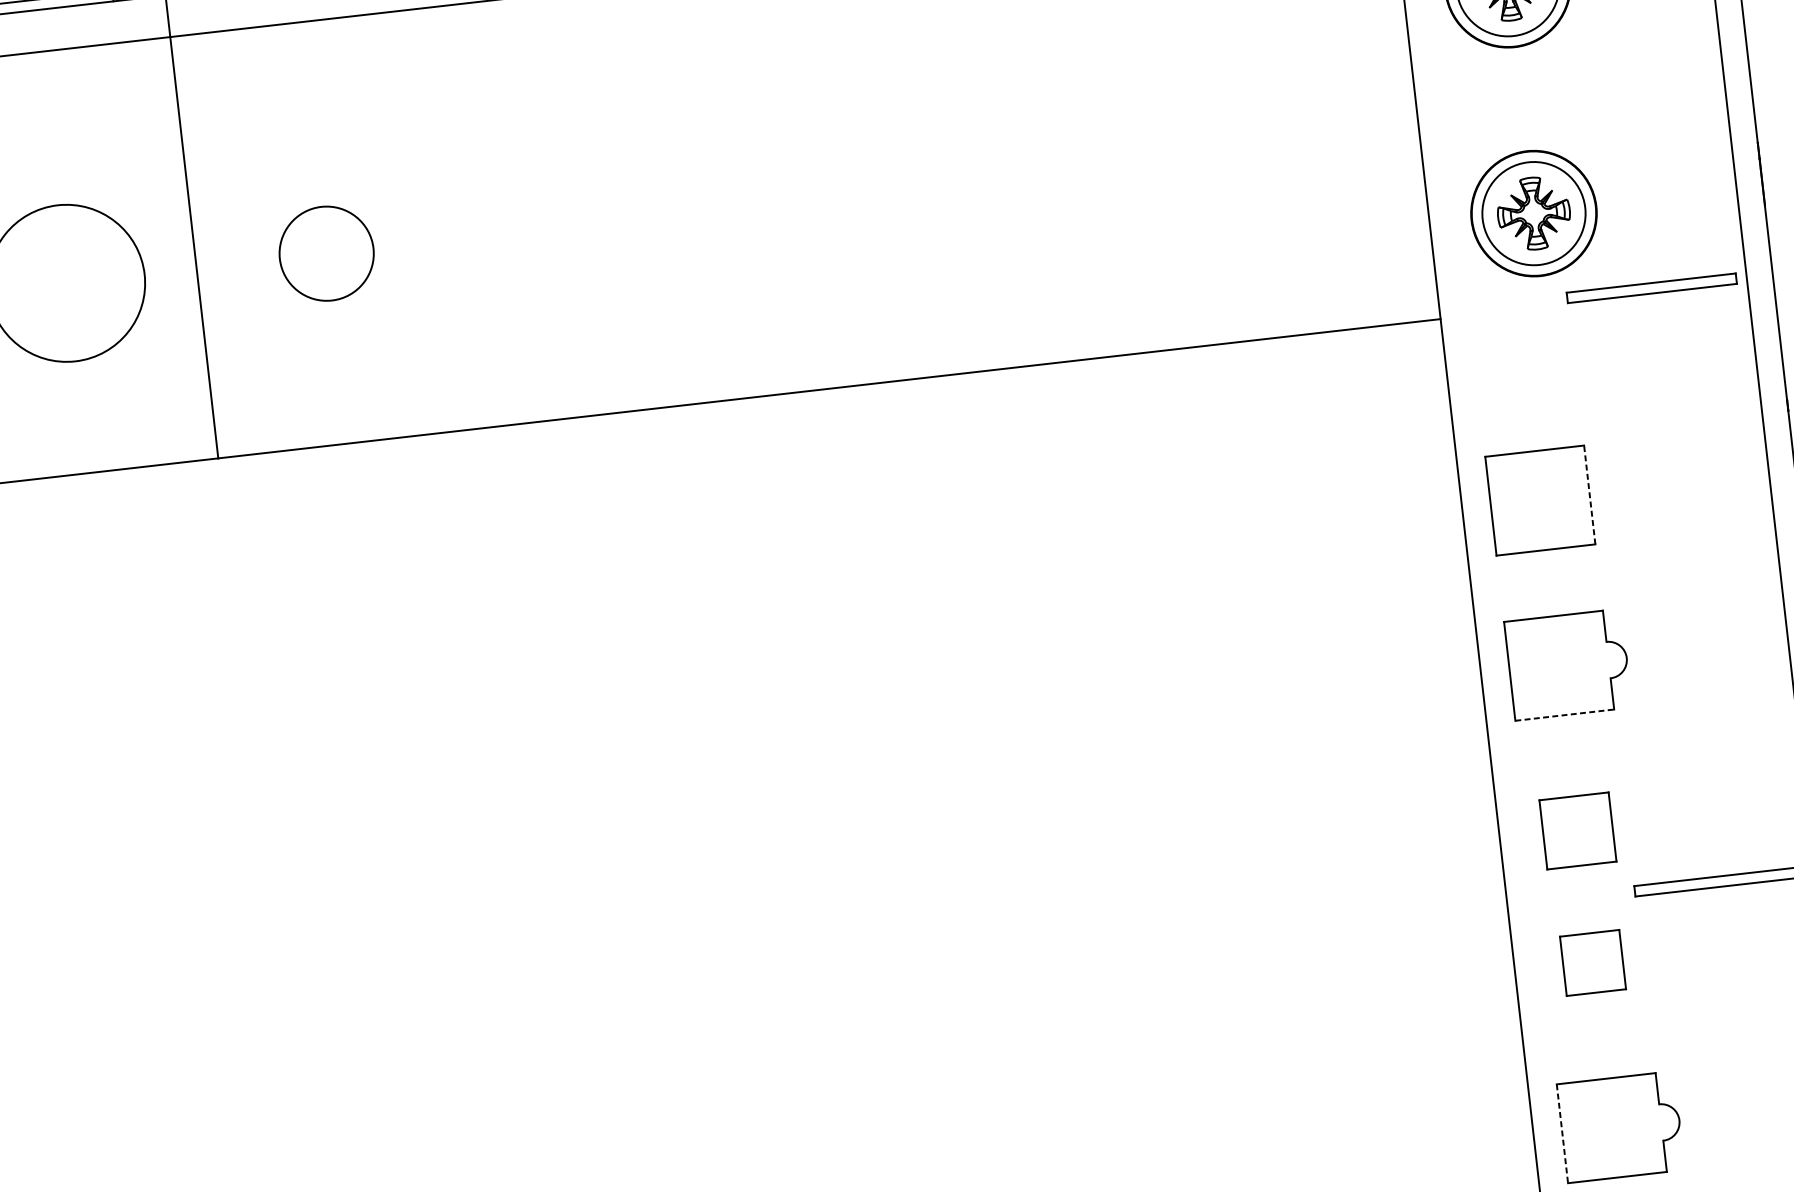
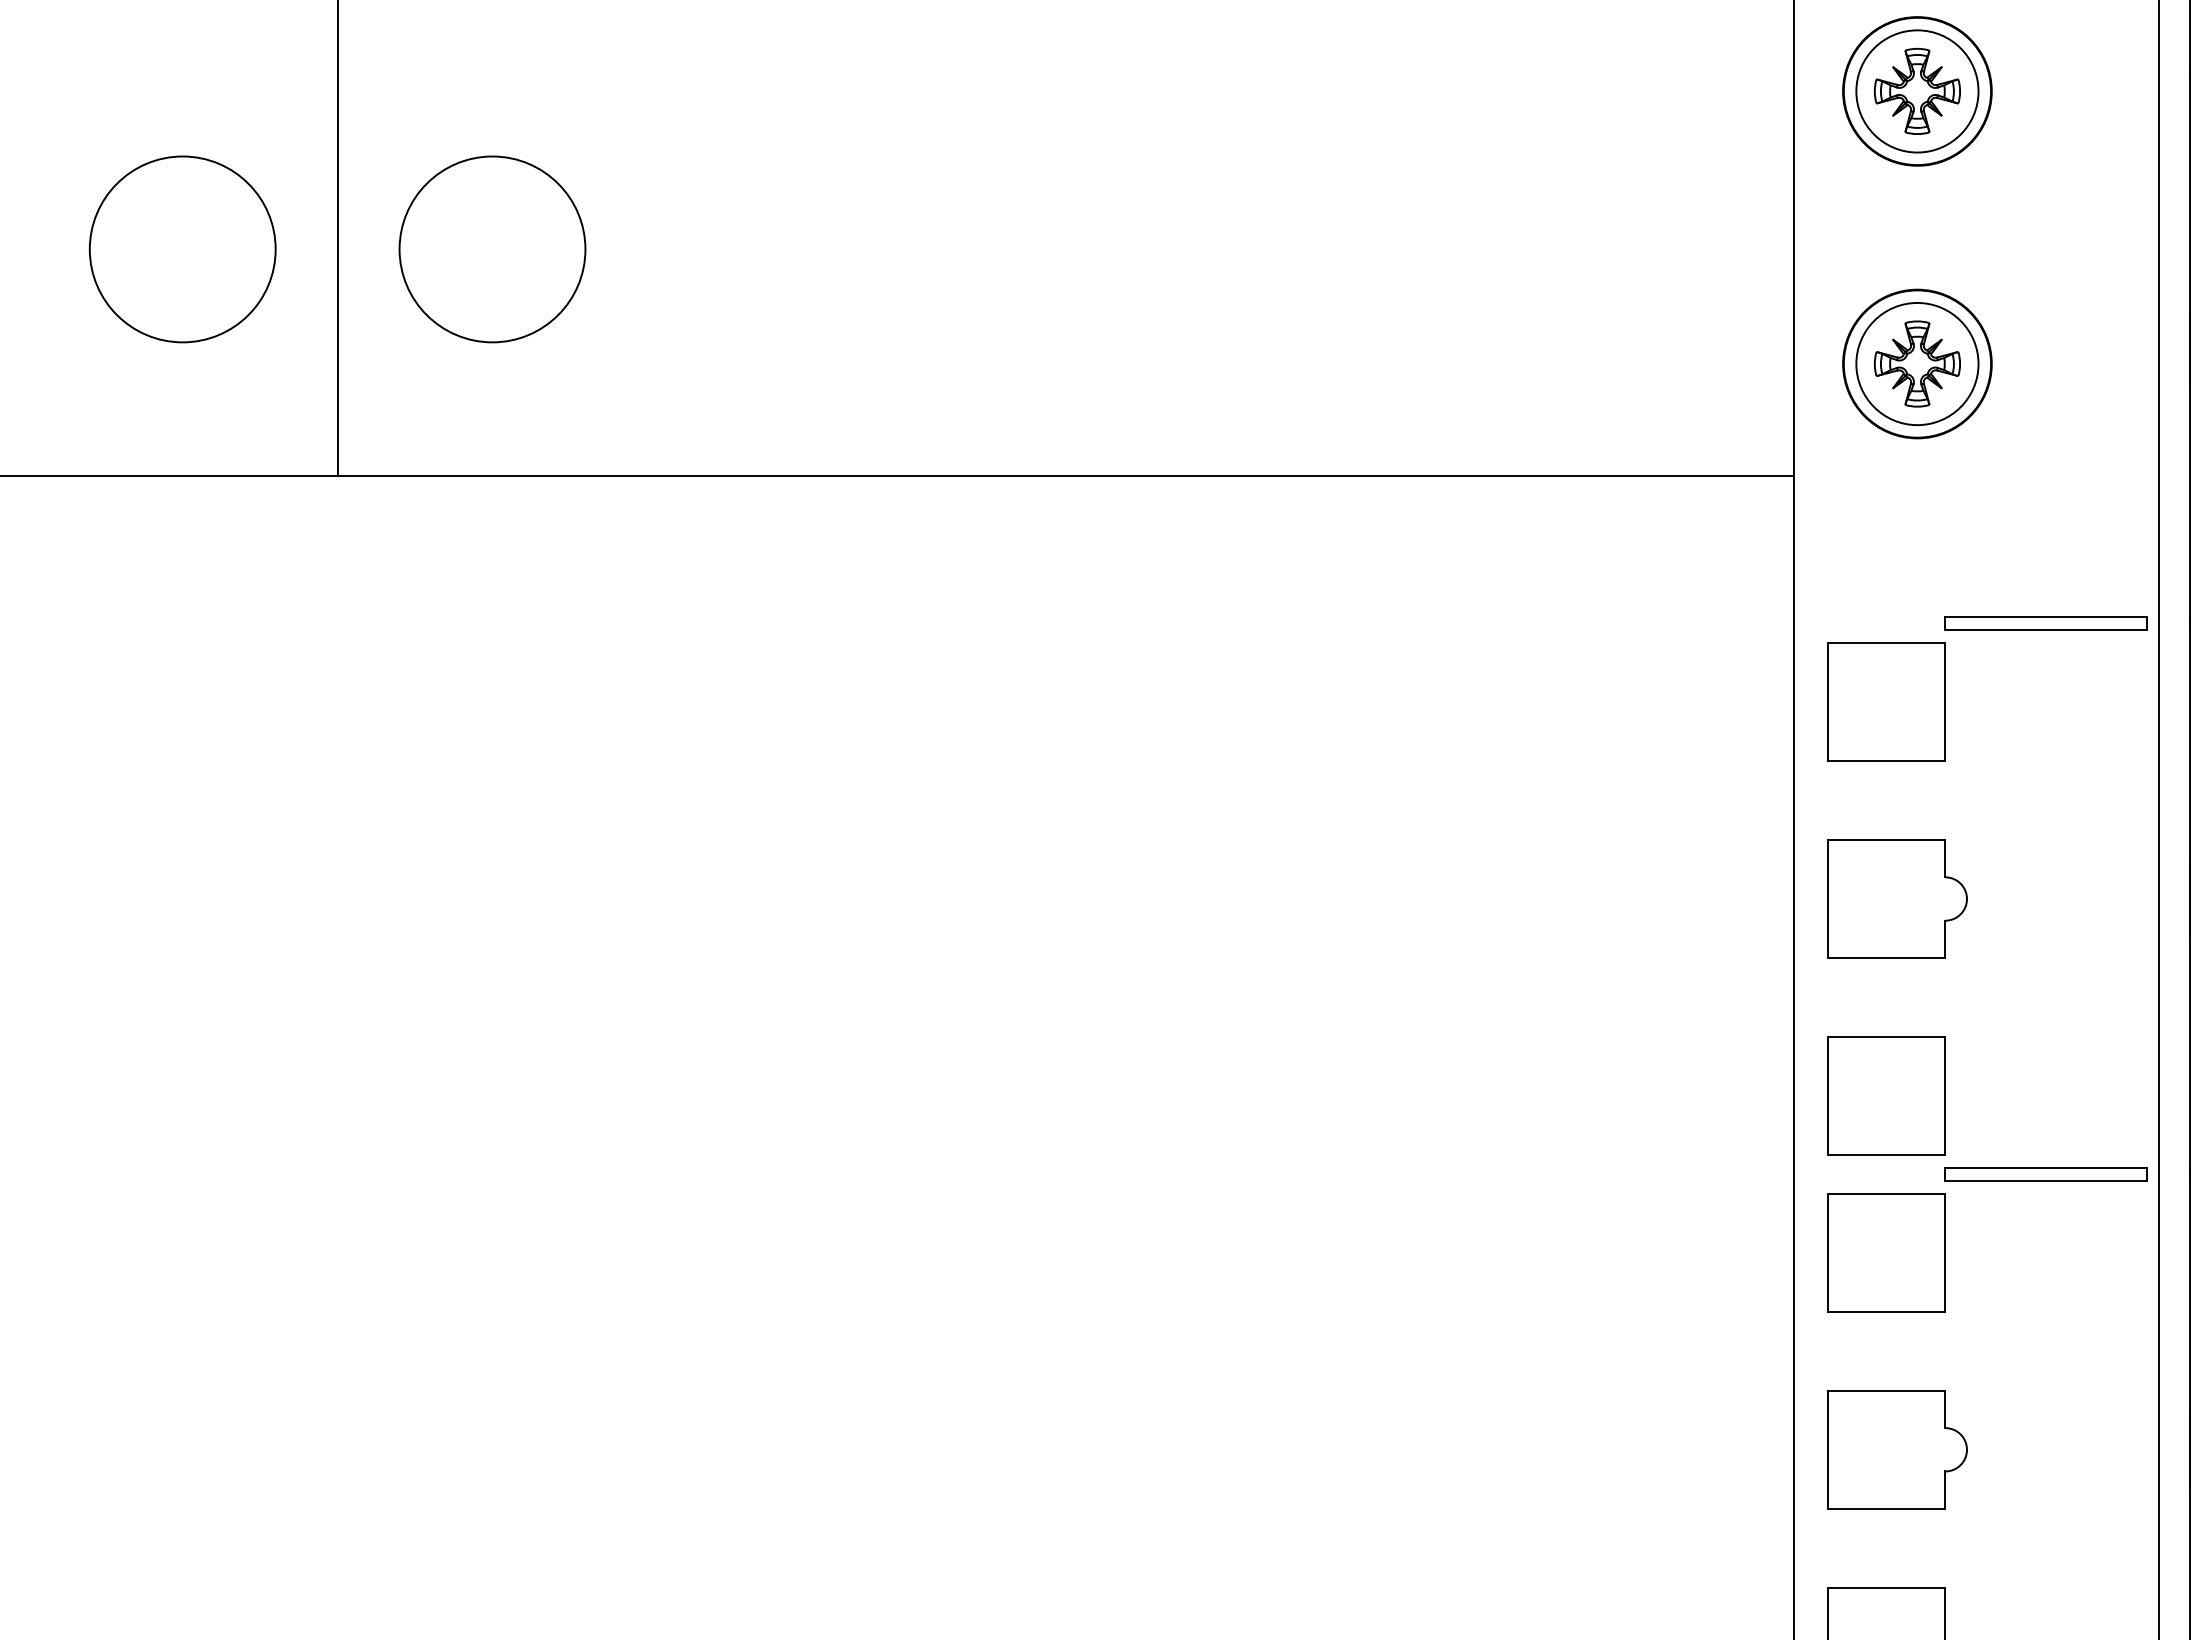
circle: (326, 253) -> (492, 249), size x1.67
part: (1651, 288) -> (2045, 623), moved
line: (1589, 495) -> (1945, 702), dashed -> solid
line: (1564, 714) -> (1886, 957), dashed -> solid
part: (1577, 830) -> (1886, 1095), size x1.43
part: (1592, 962) -> (1886, 1252), size x1.67
line: (1562, 1133) -> (1827, 1449), dashed -> solid

